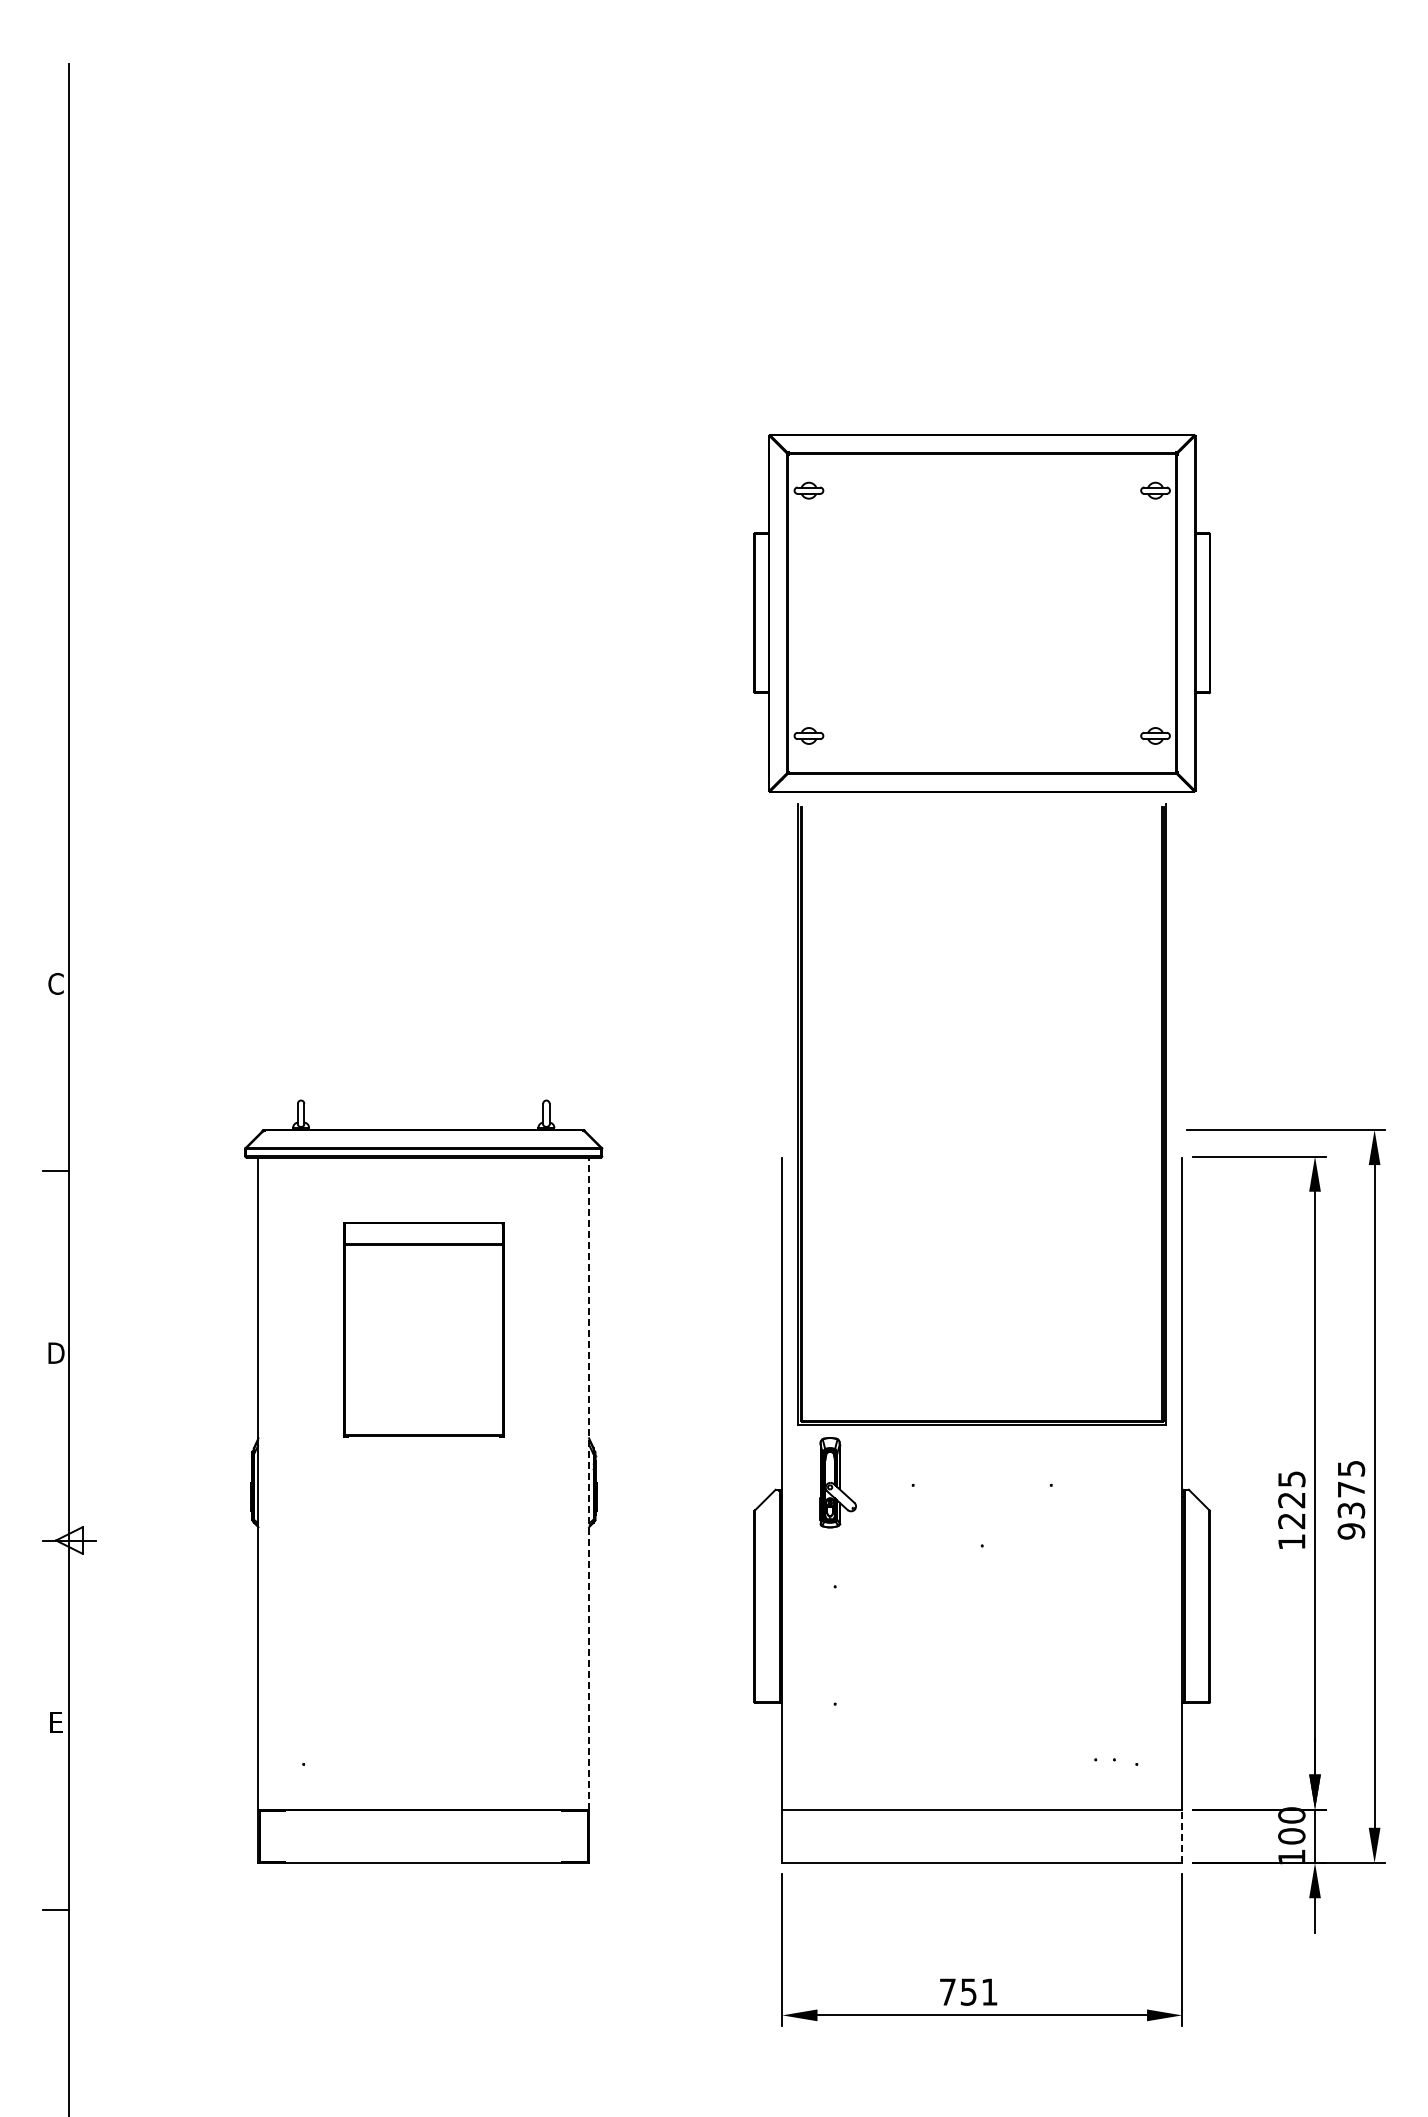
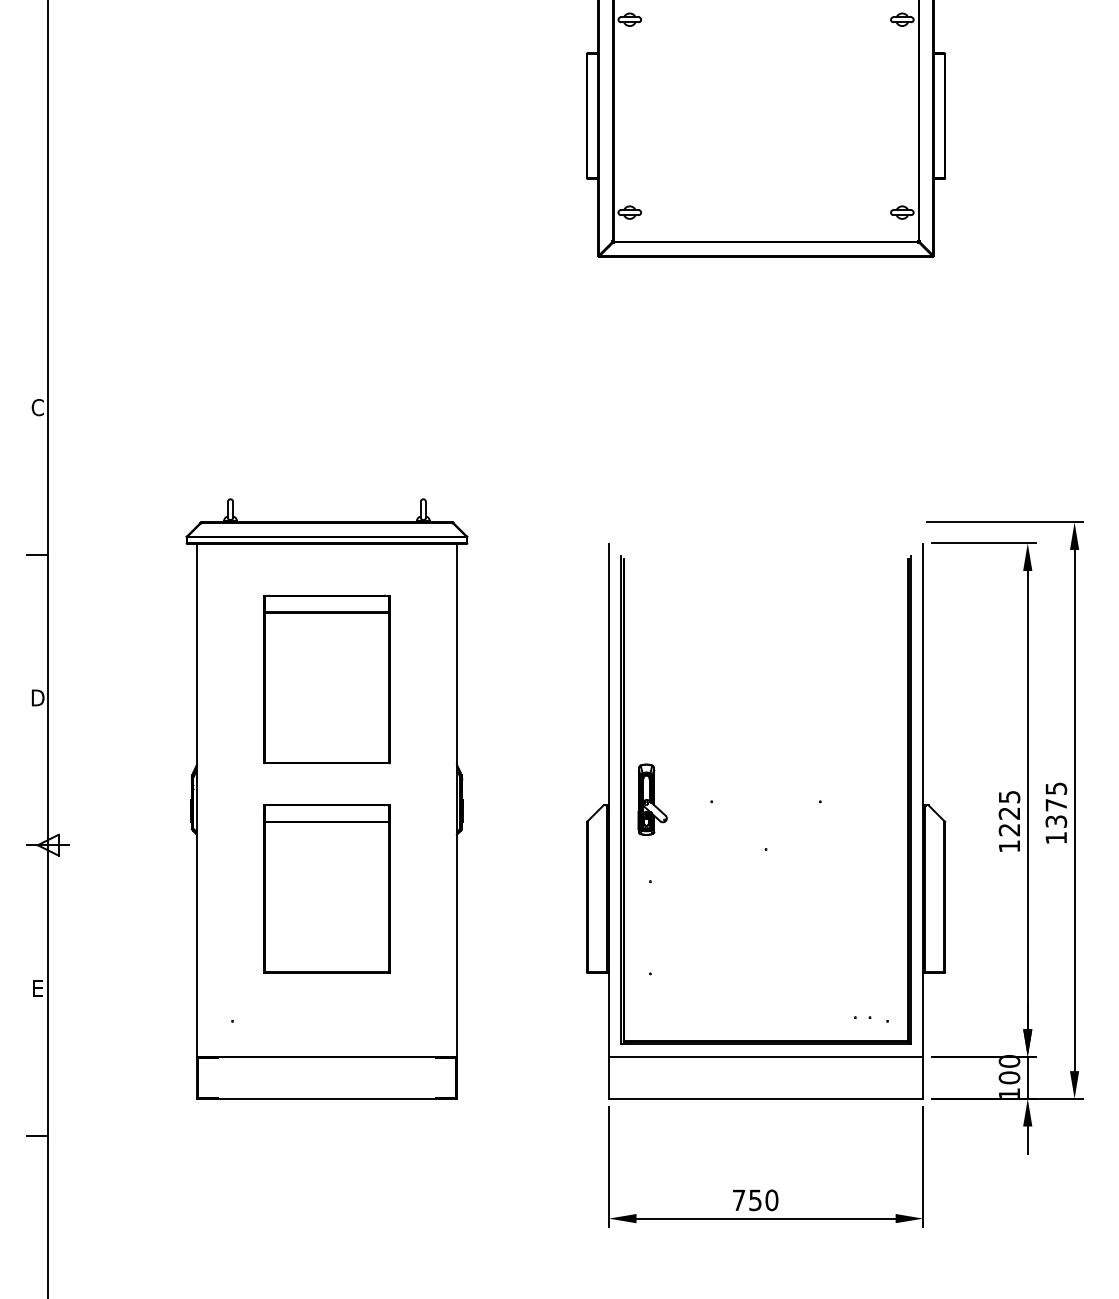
part: (802, 1114) -> (624, 800), moved
line: (589, 1483) -> (457, 800), dashed -> solid
text: (1351, 1531) -> (1056, 838), 9375 -> 1375
part: (423, 1595) -> (326, 888), added
line: (1182, 1836) -> (923, 1077), dashed -> solid
text: (989, 1991) -> (771, 1199), 751 -> 750

